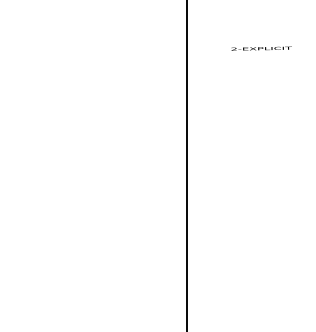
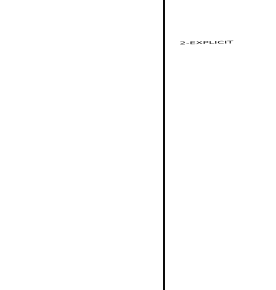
text: (261, 48) -> (206, 42), moved

